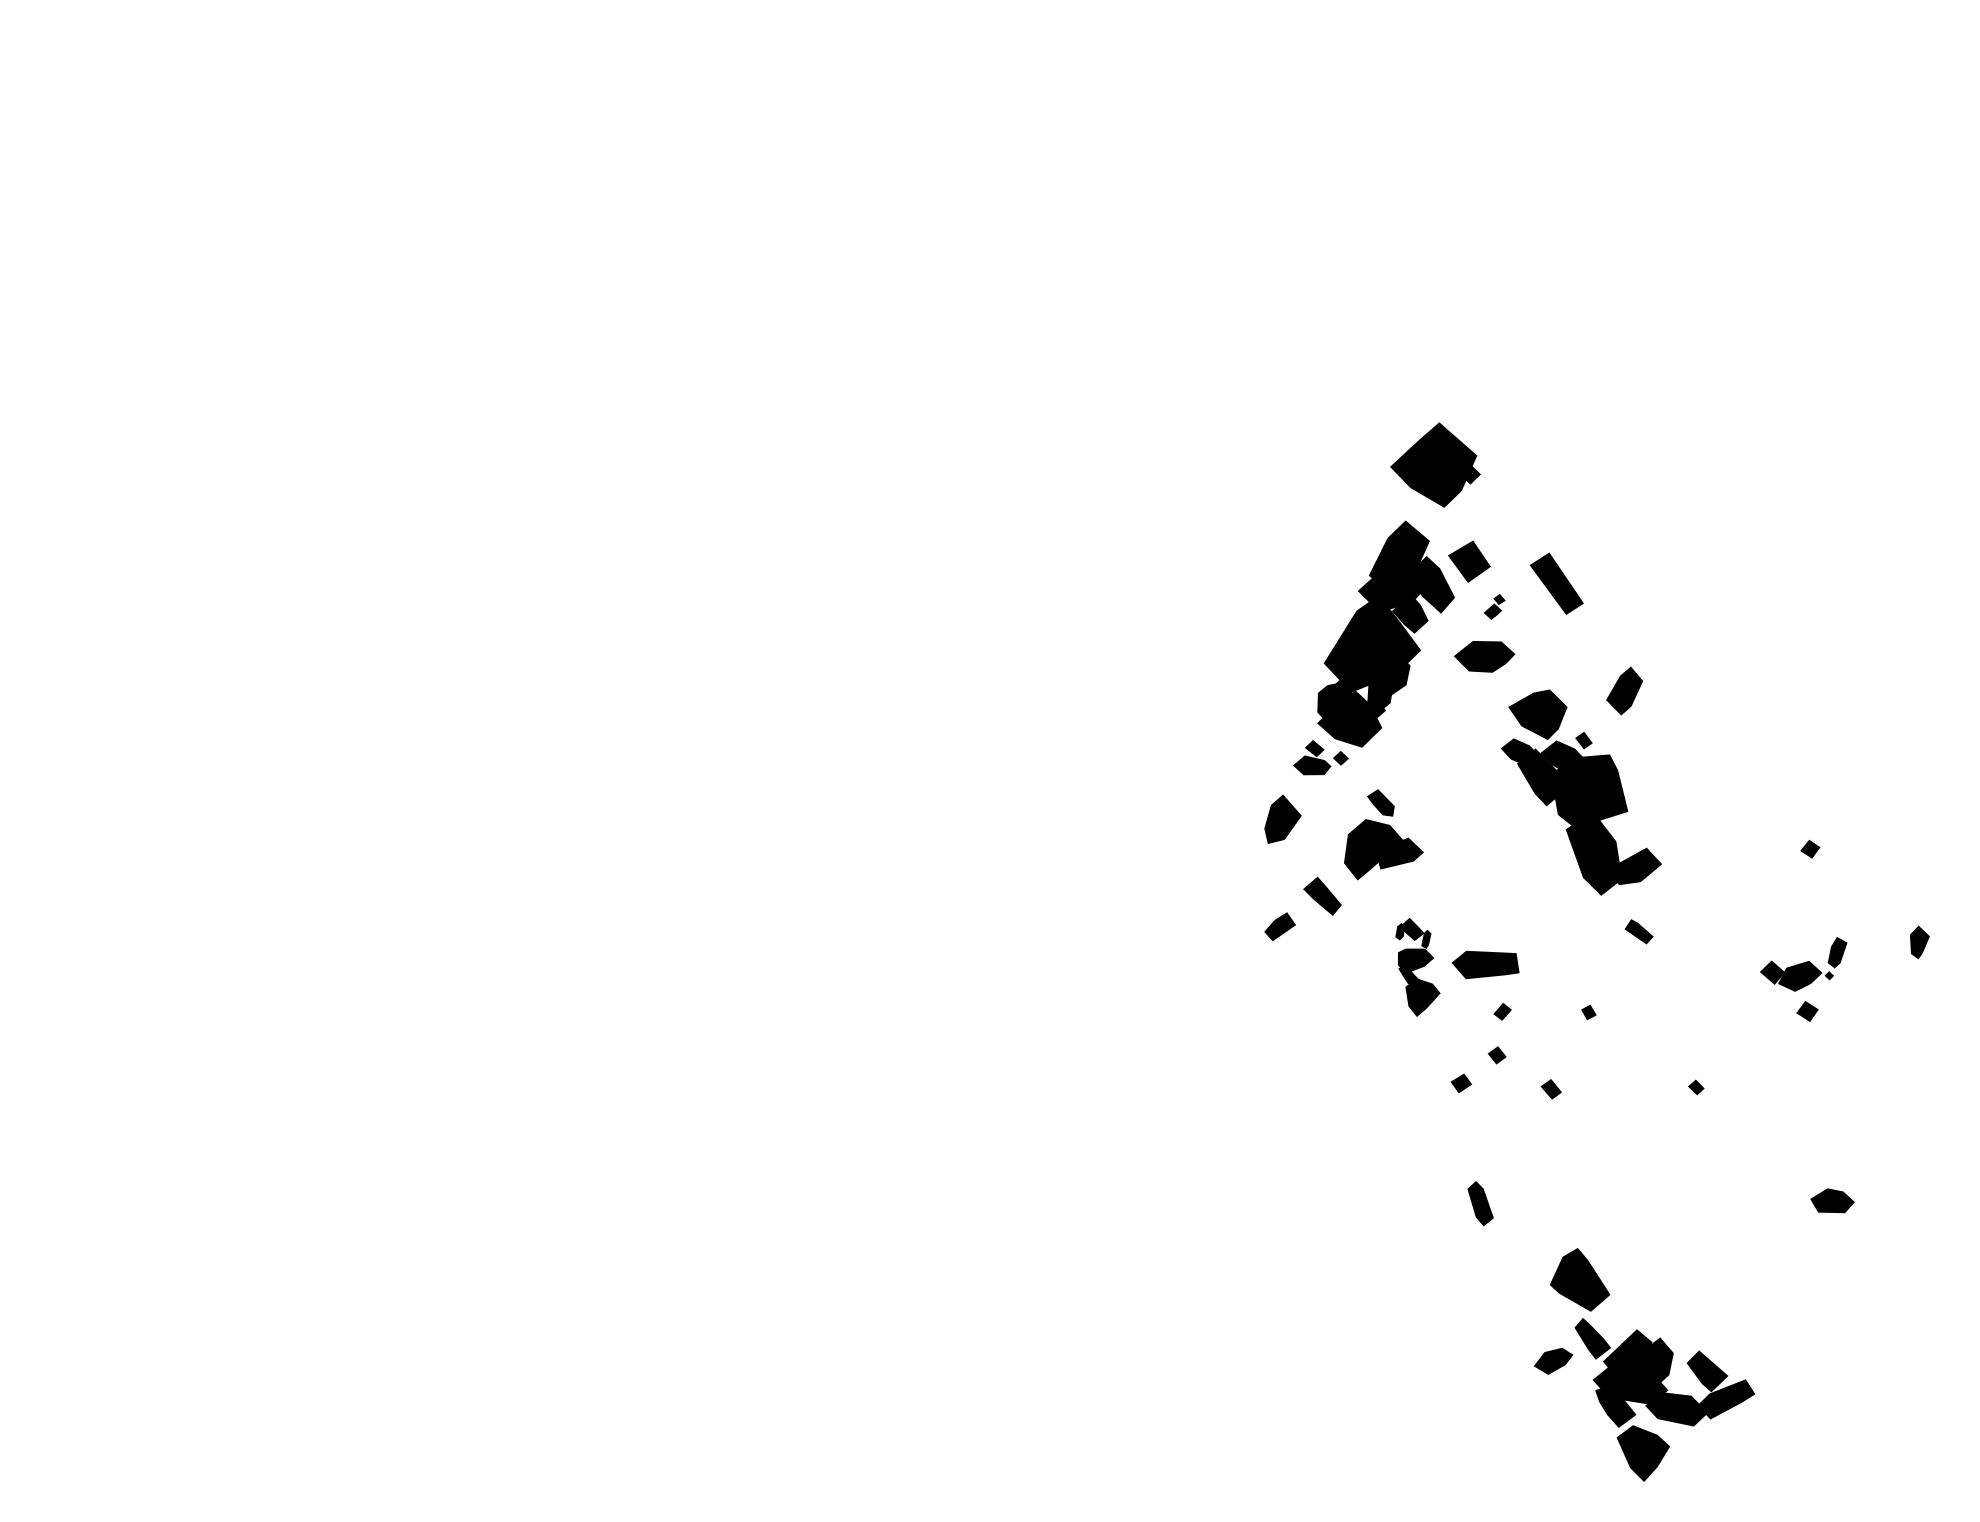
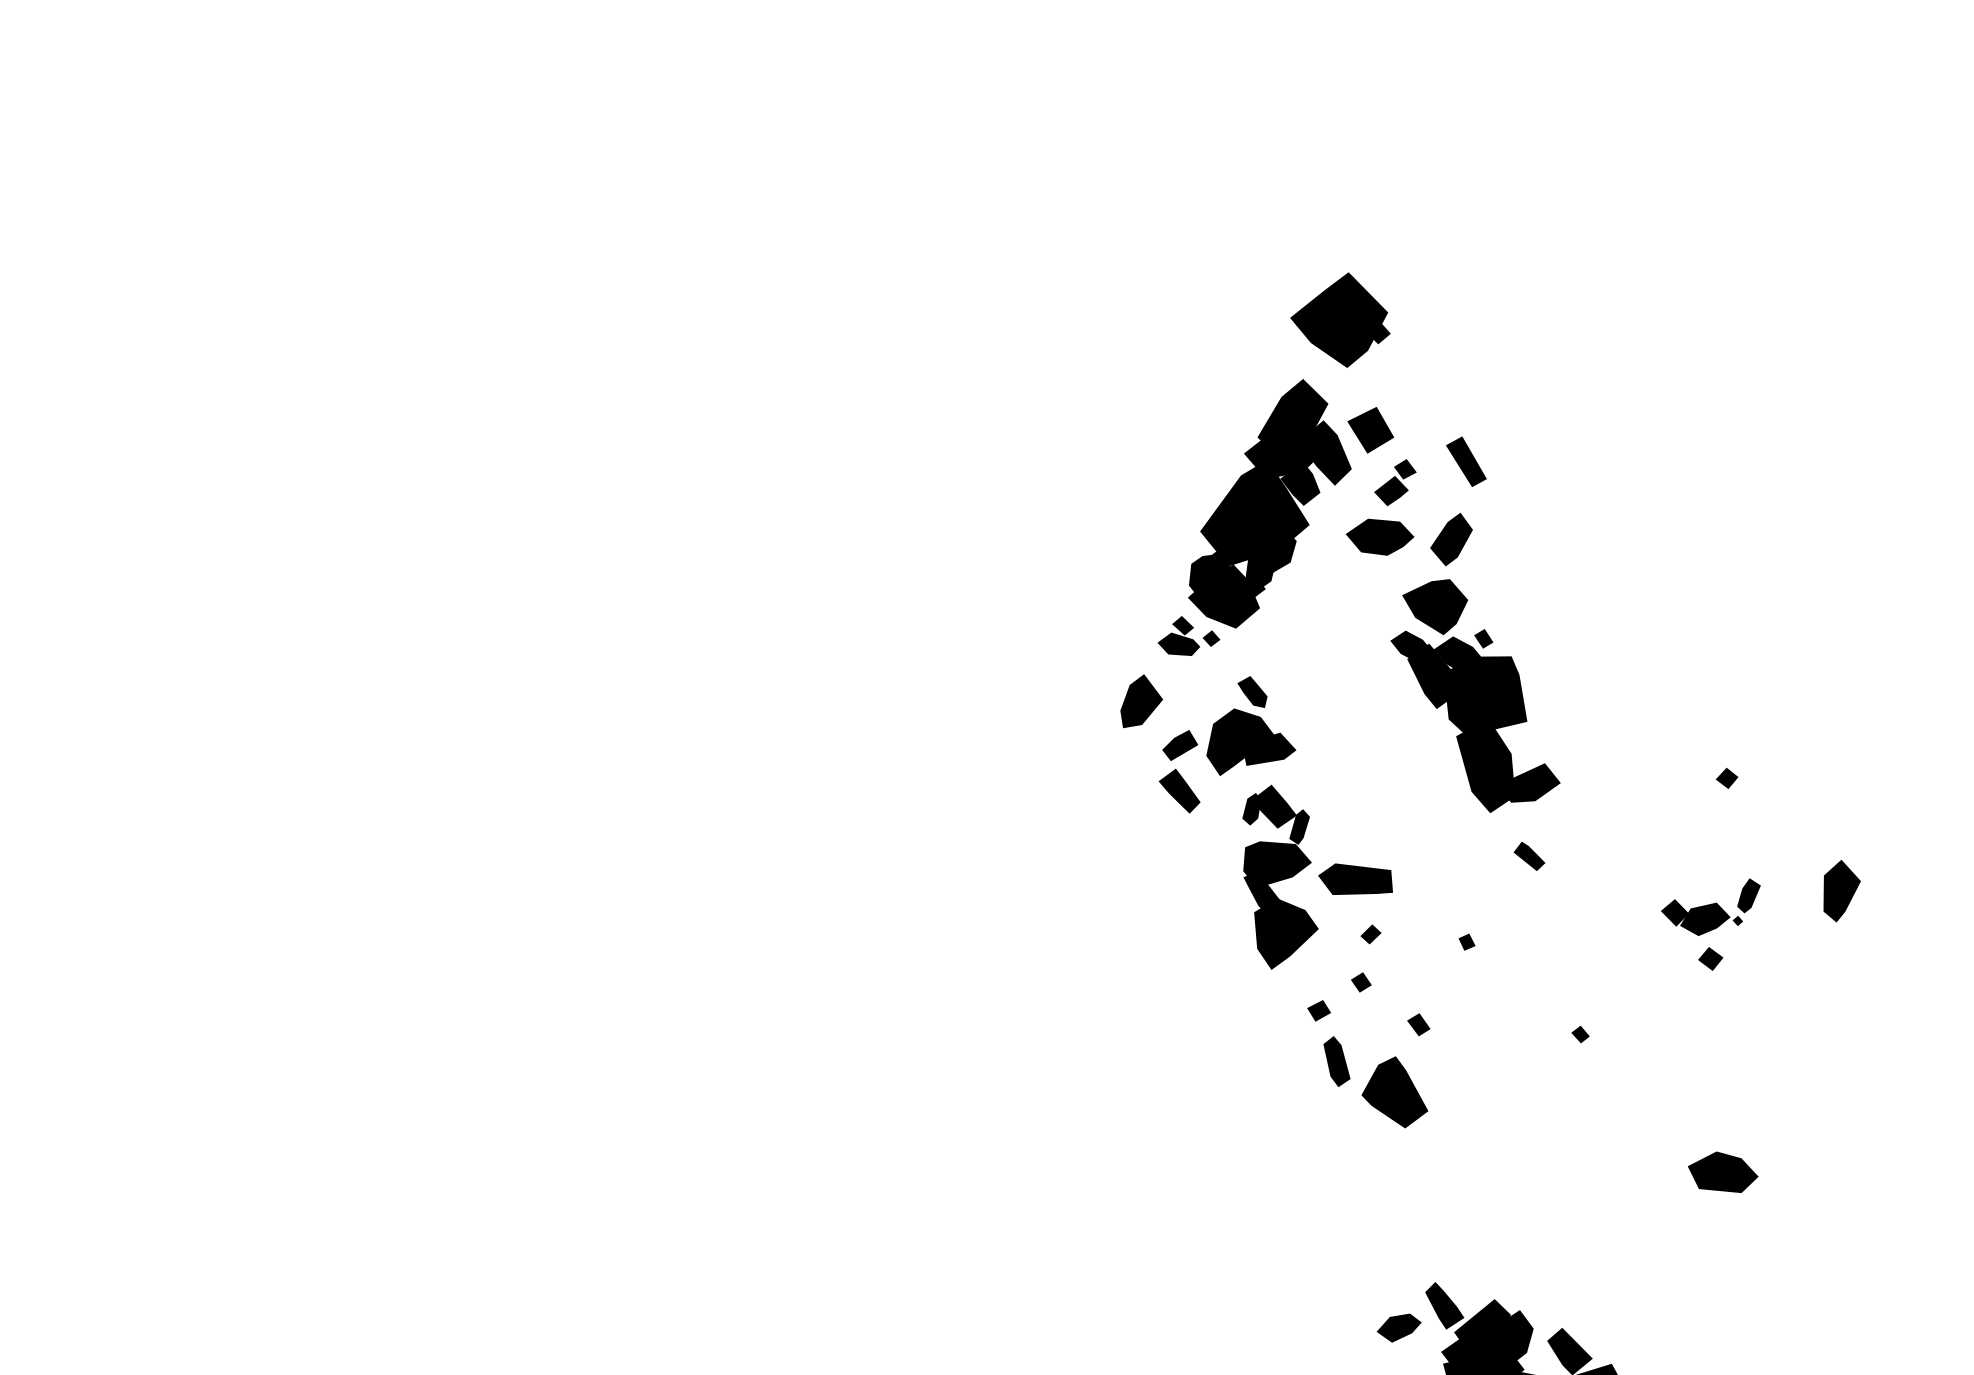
part: (1556, 583) -> (1466, 461), size x0.71
part: (1494, 606) -> (1395, 482), size x1.67
part: (1624, 690) -> (1451, 538), moved
part: (1279, 926) -> (1179, 745), moved
part: (1919, 942) -> (1841, 891), size x1.67
part: (1417, 967) -> (1279, 878), size x1.67
part: (1832, 1200) -> (1723, 1171), size x1.43
part: (1480, 1203) -> (1336, 1061), moved
part: (1579, 1279) -> (1395, 1091), moved

